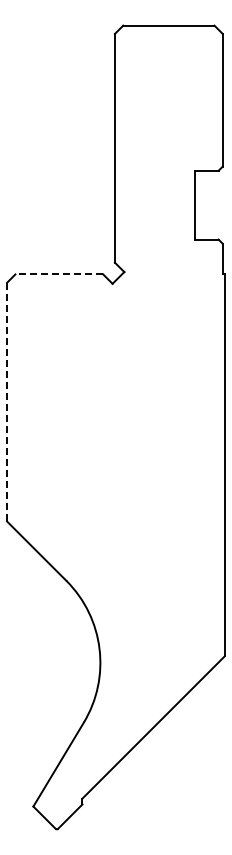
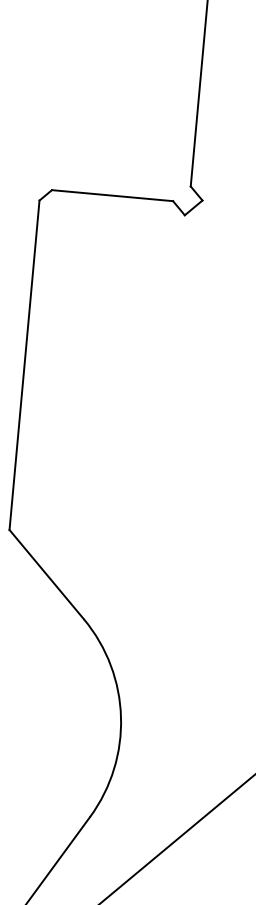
line: (59, 274) -> (112, 195), dashed -> solid
line: (7, 402) -> (24, 365), dashed -> solid

